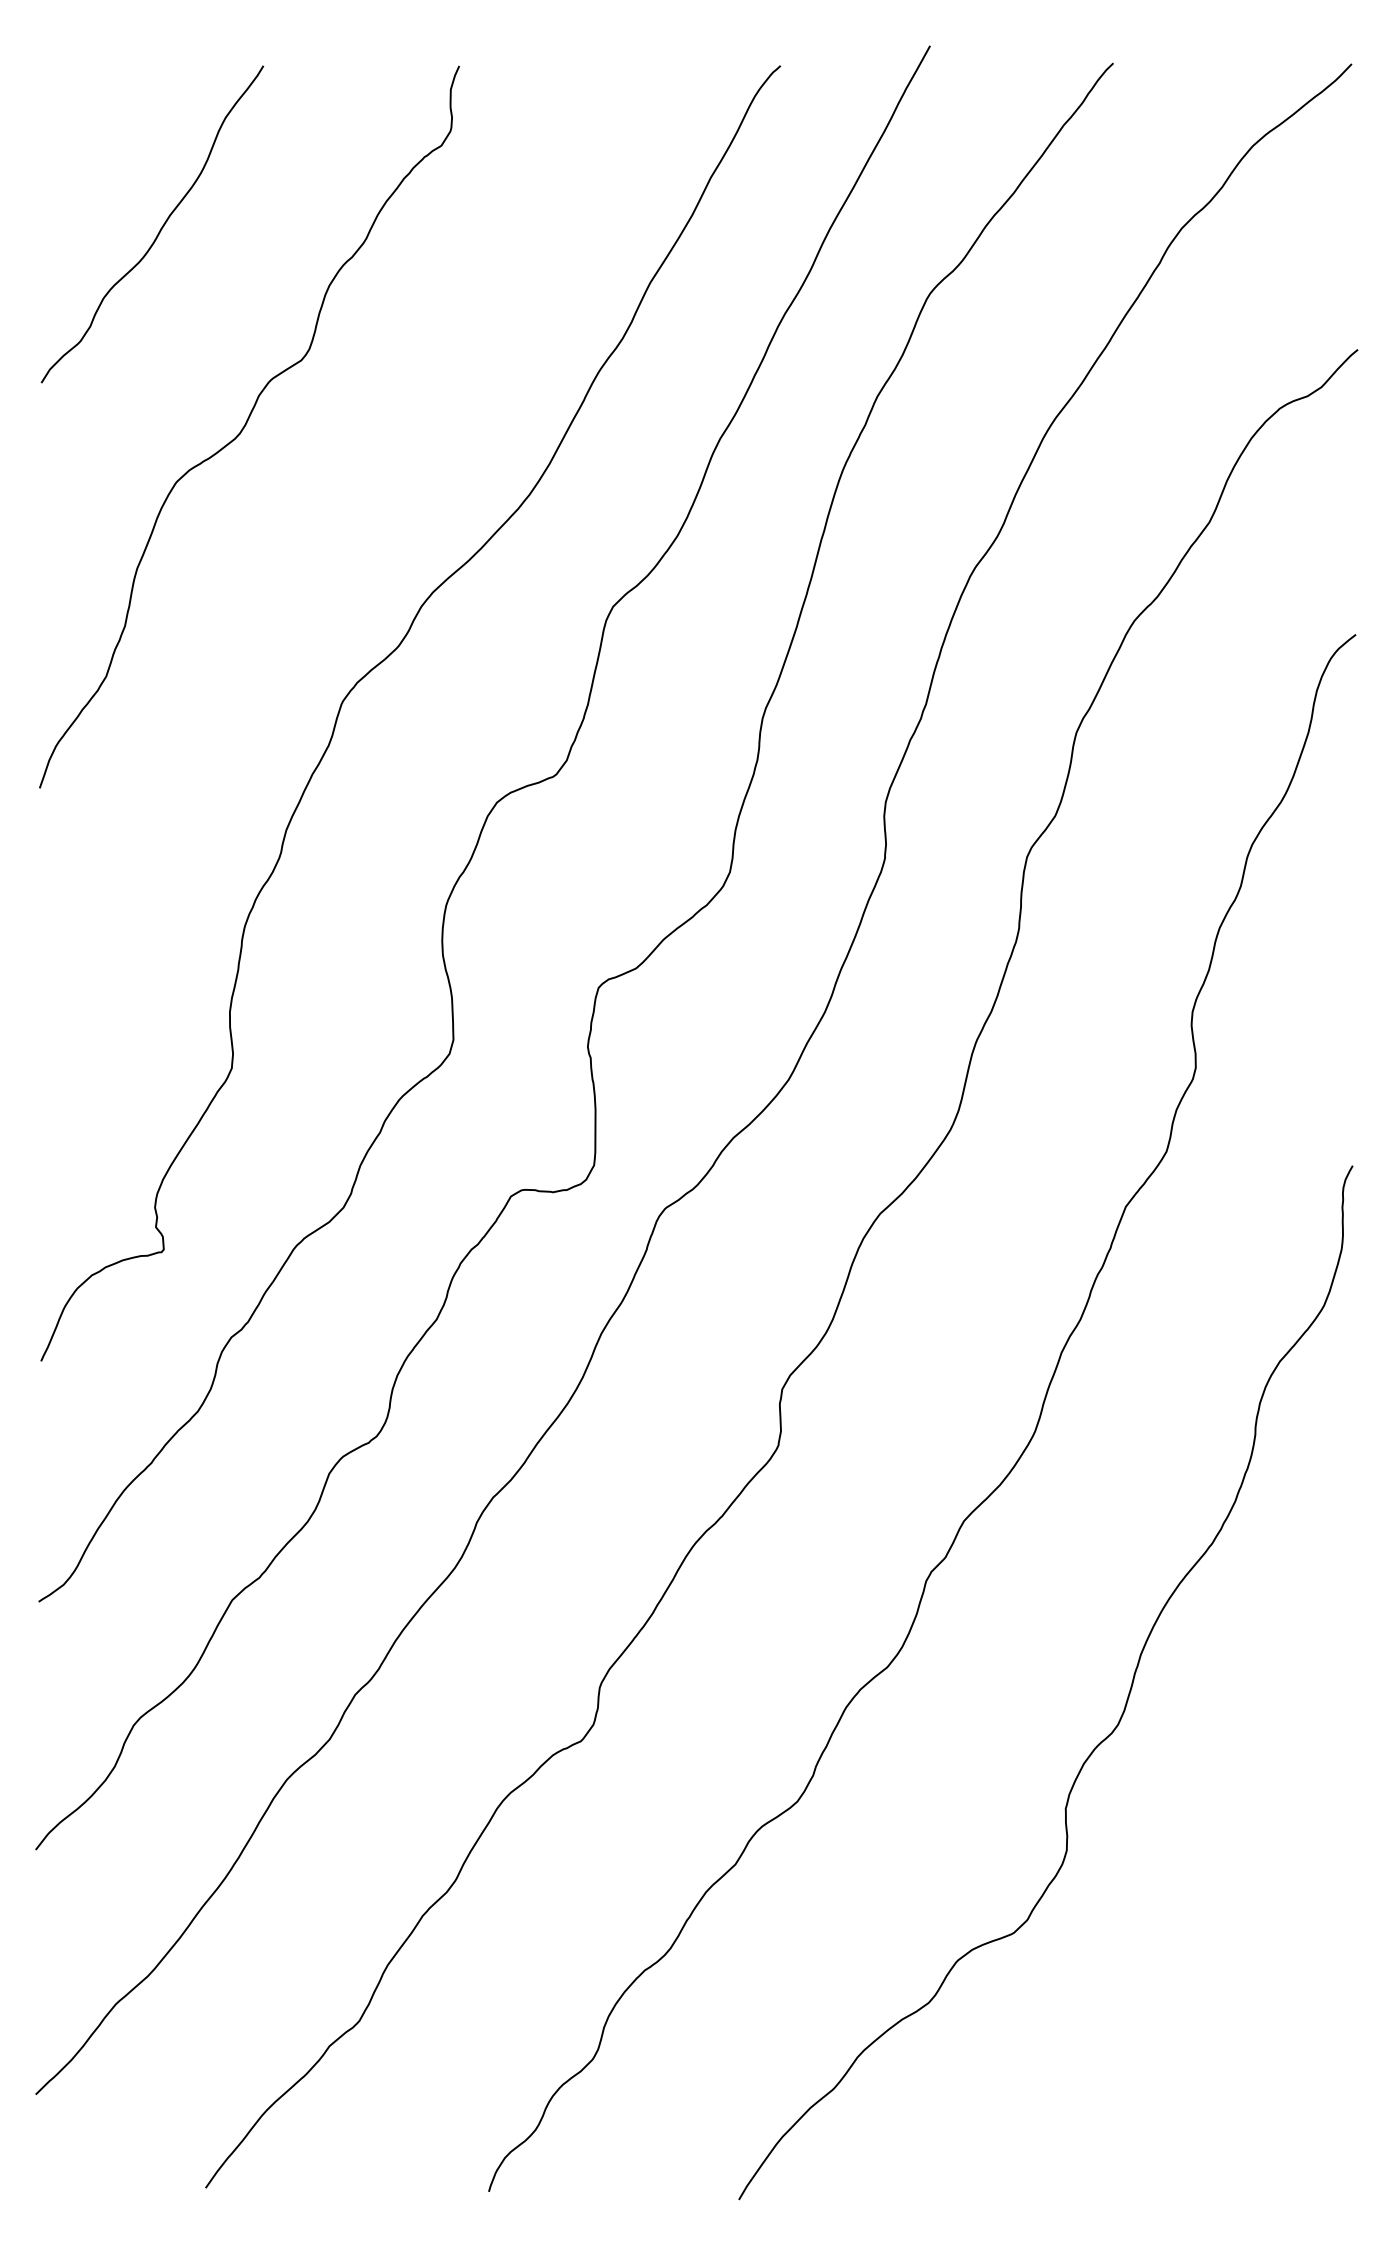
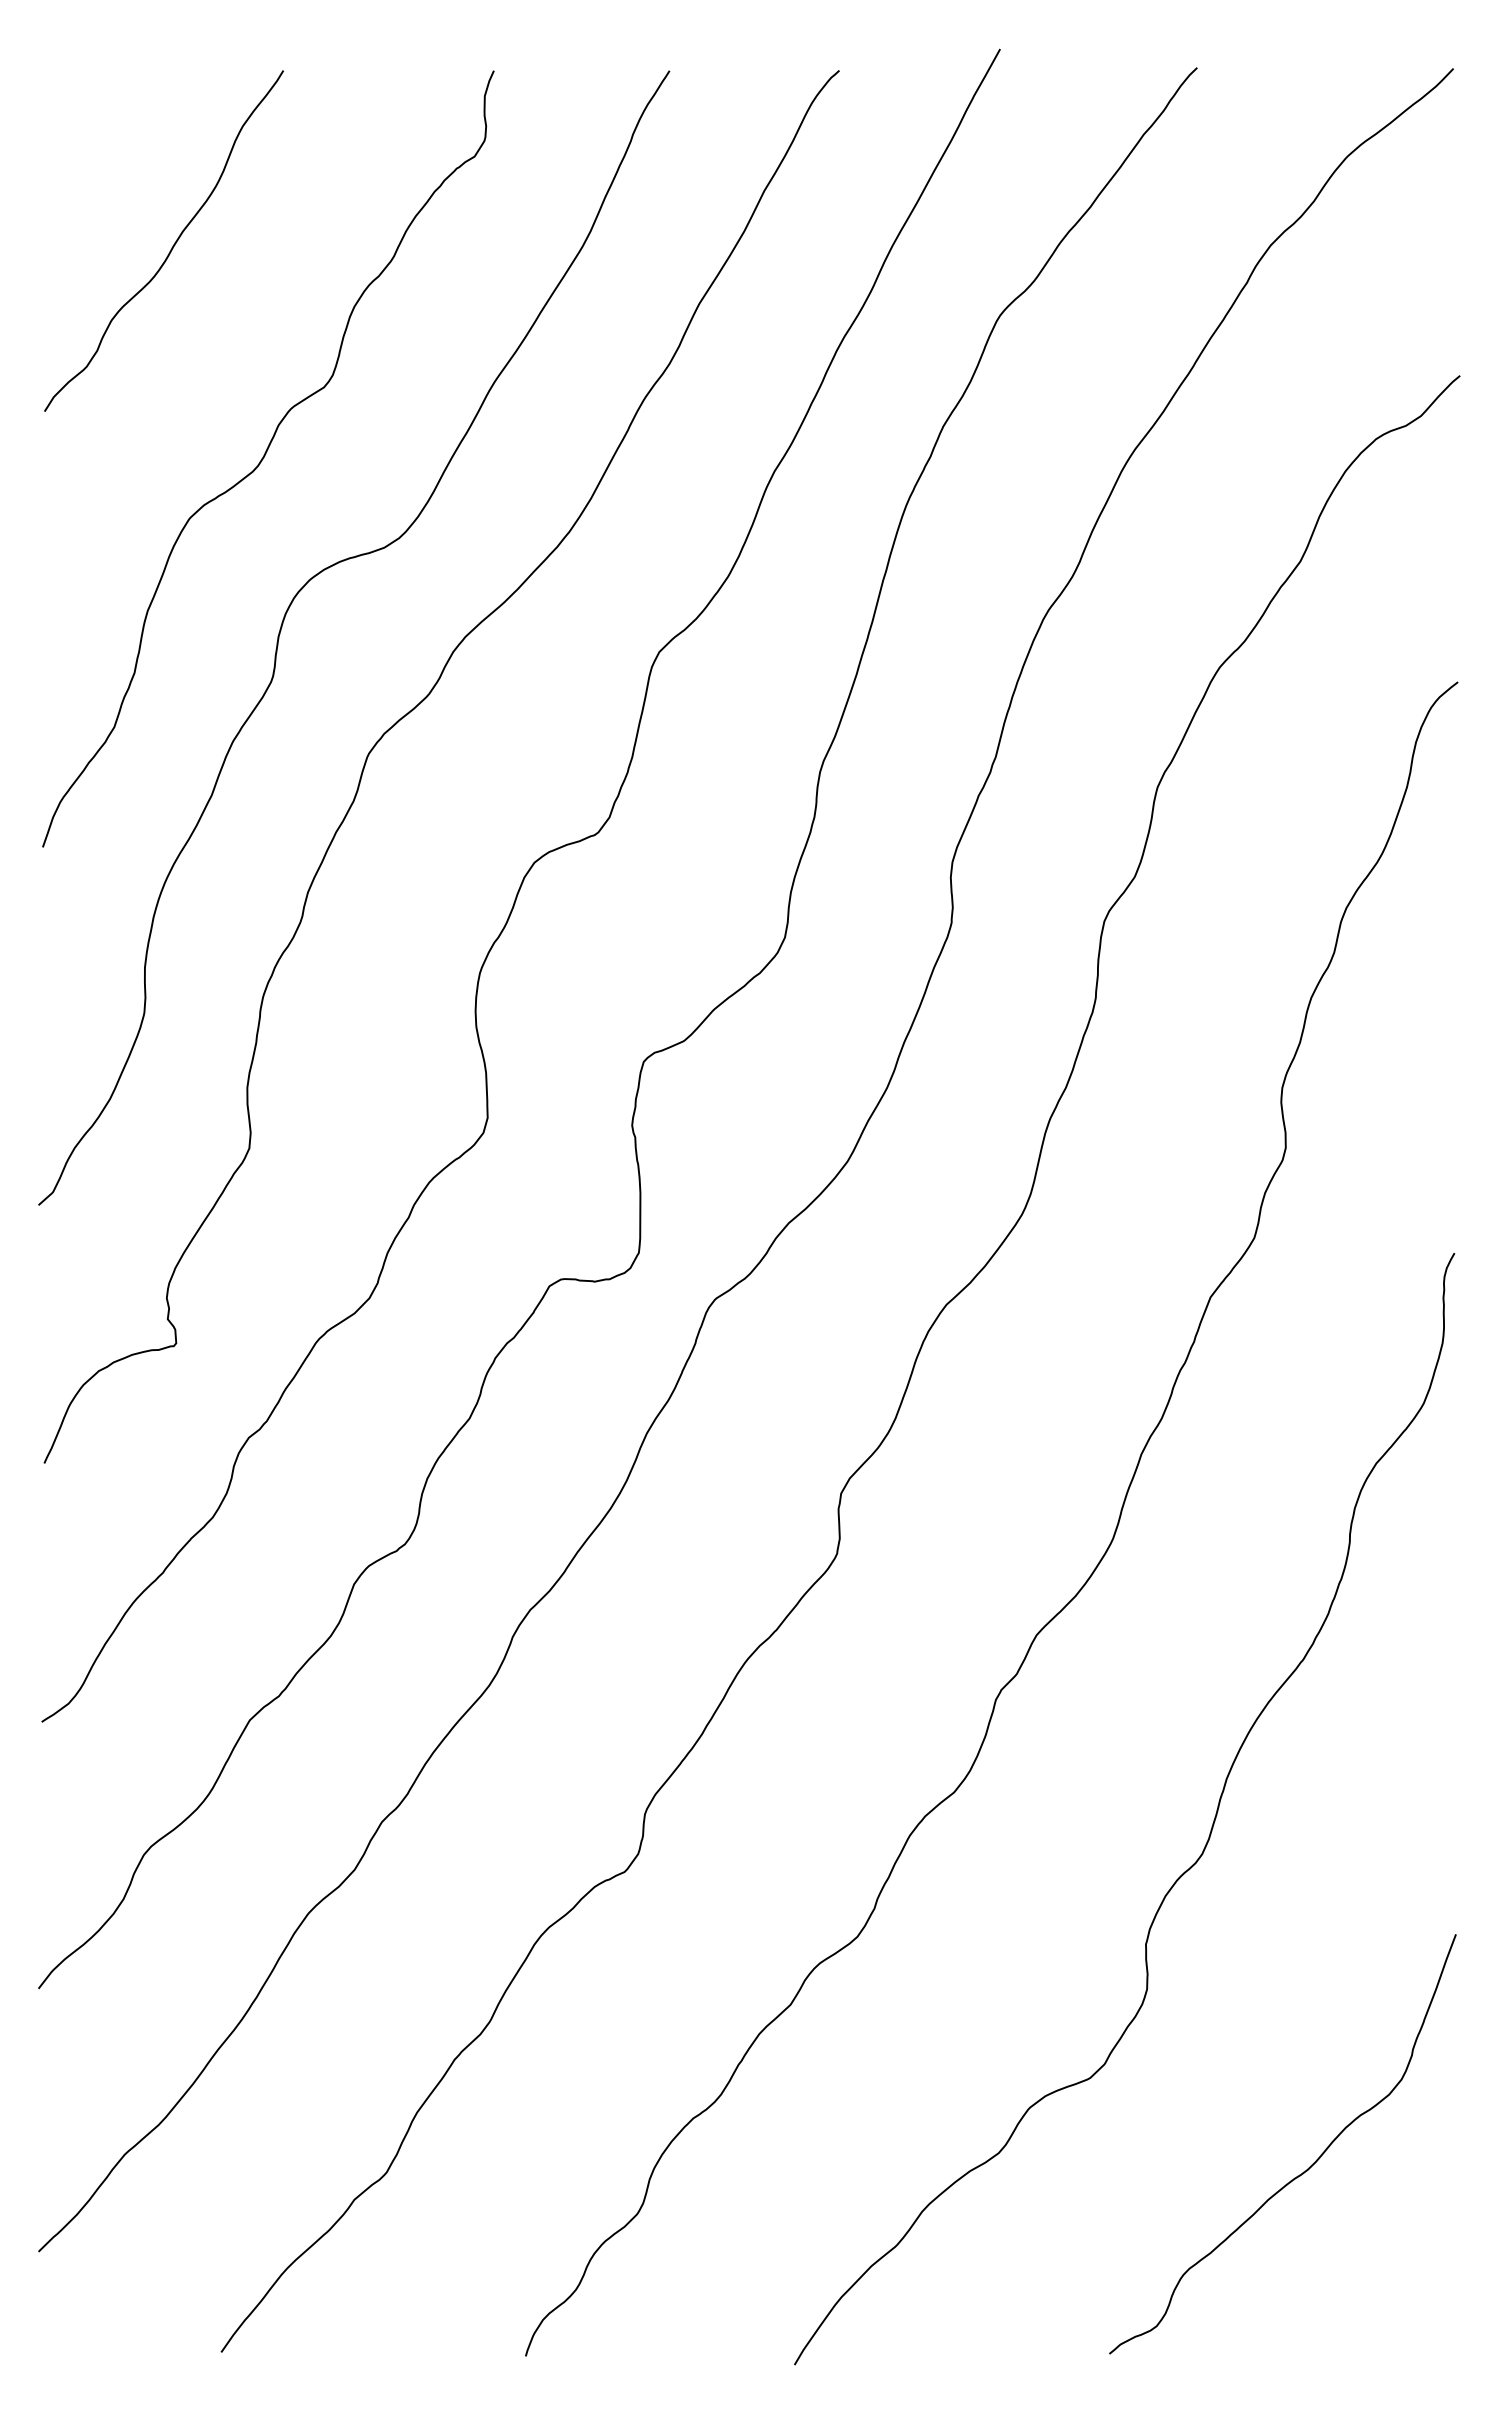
curve: (283, 546) -> (304, 587), added
curve: (1212, 2019) -> (1303, 2171), added

